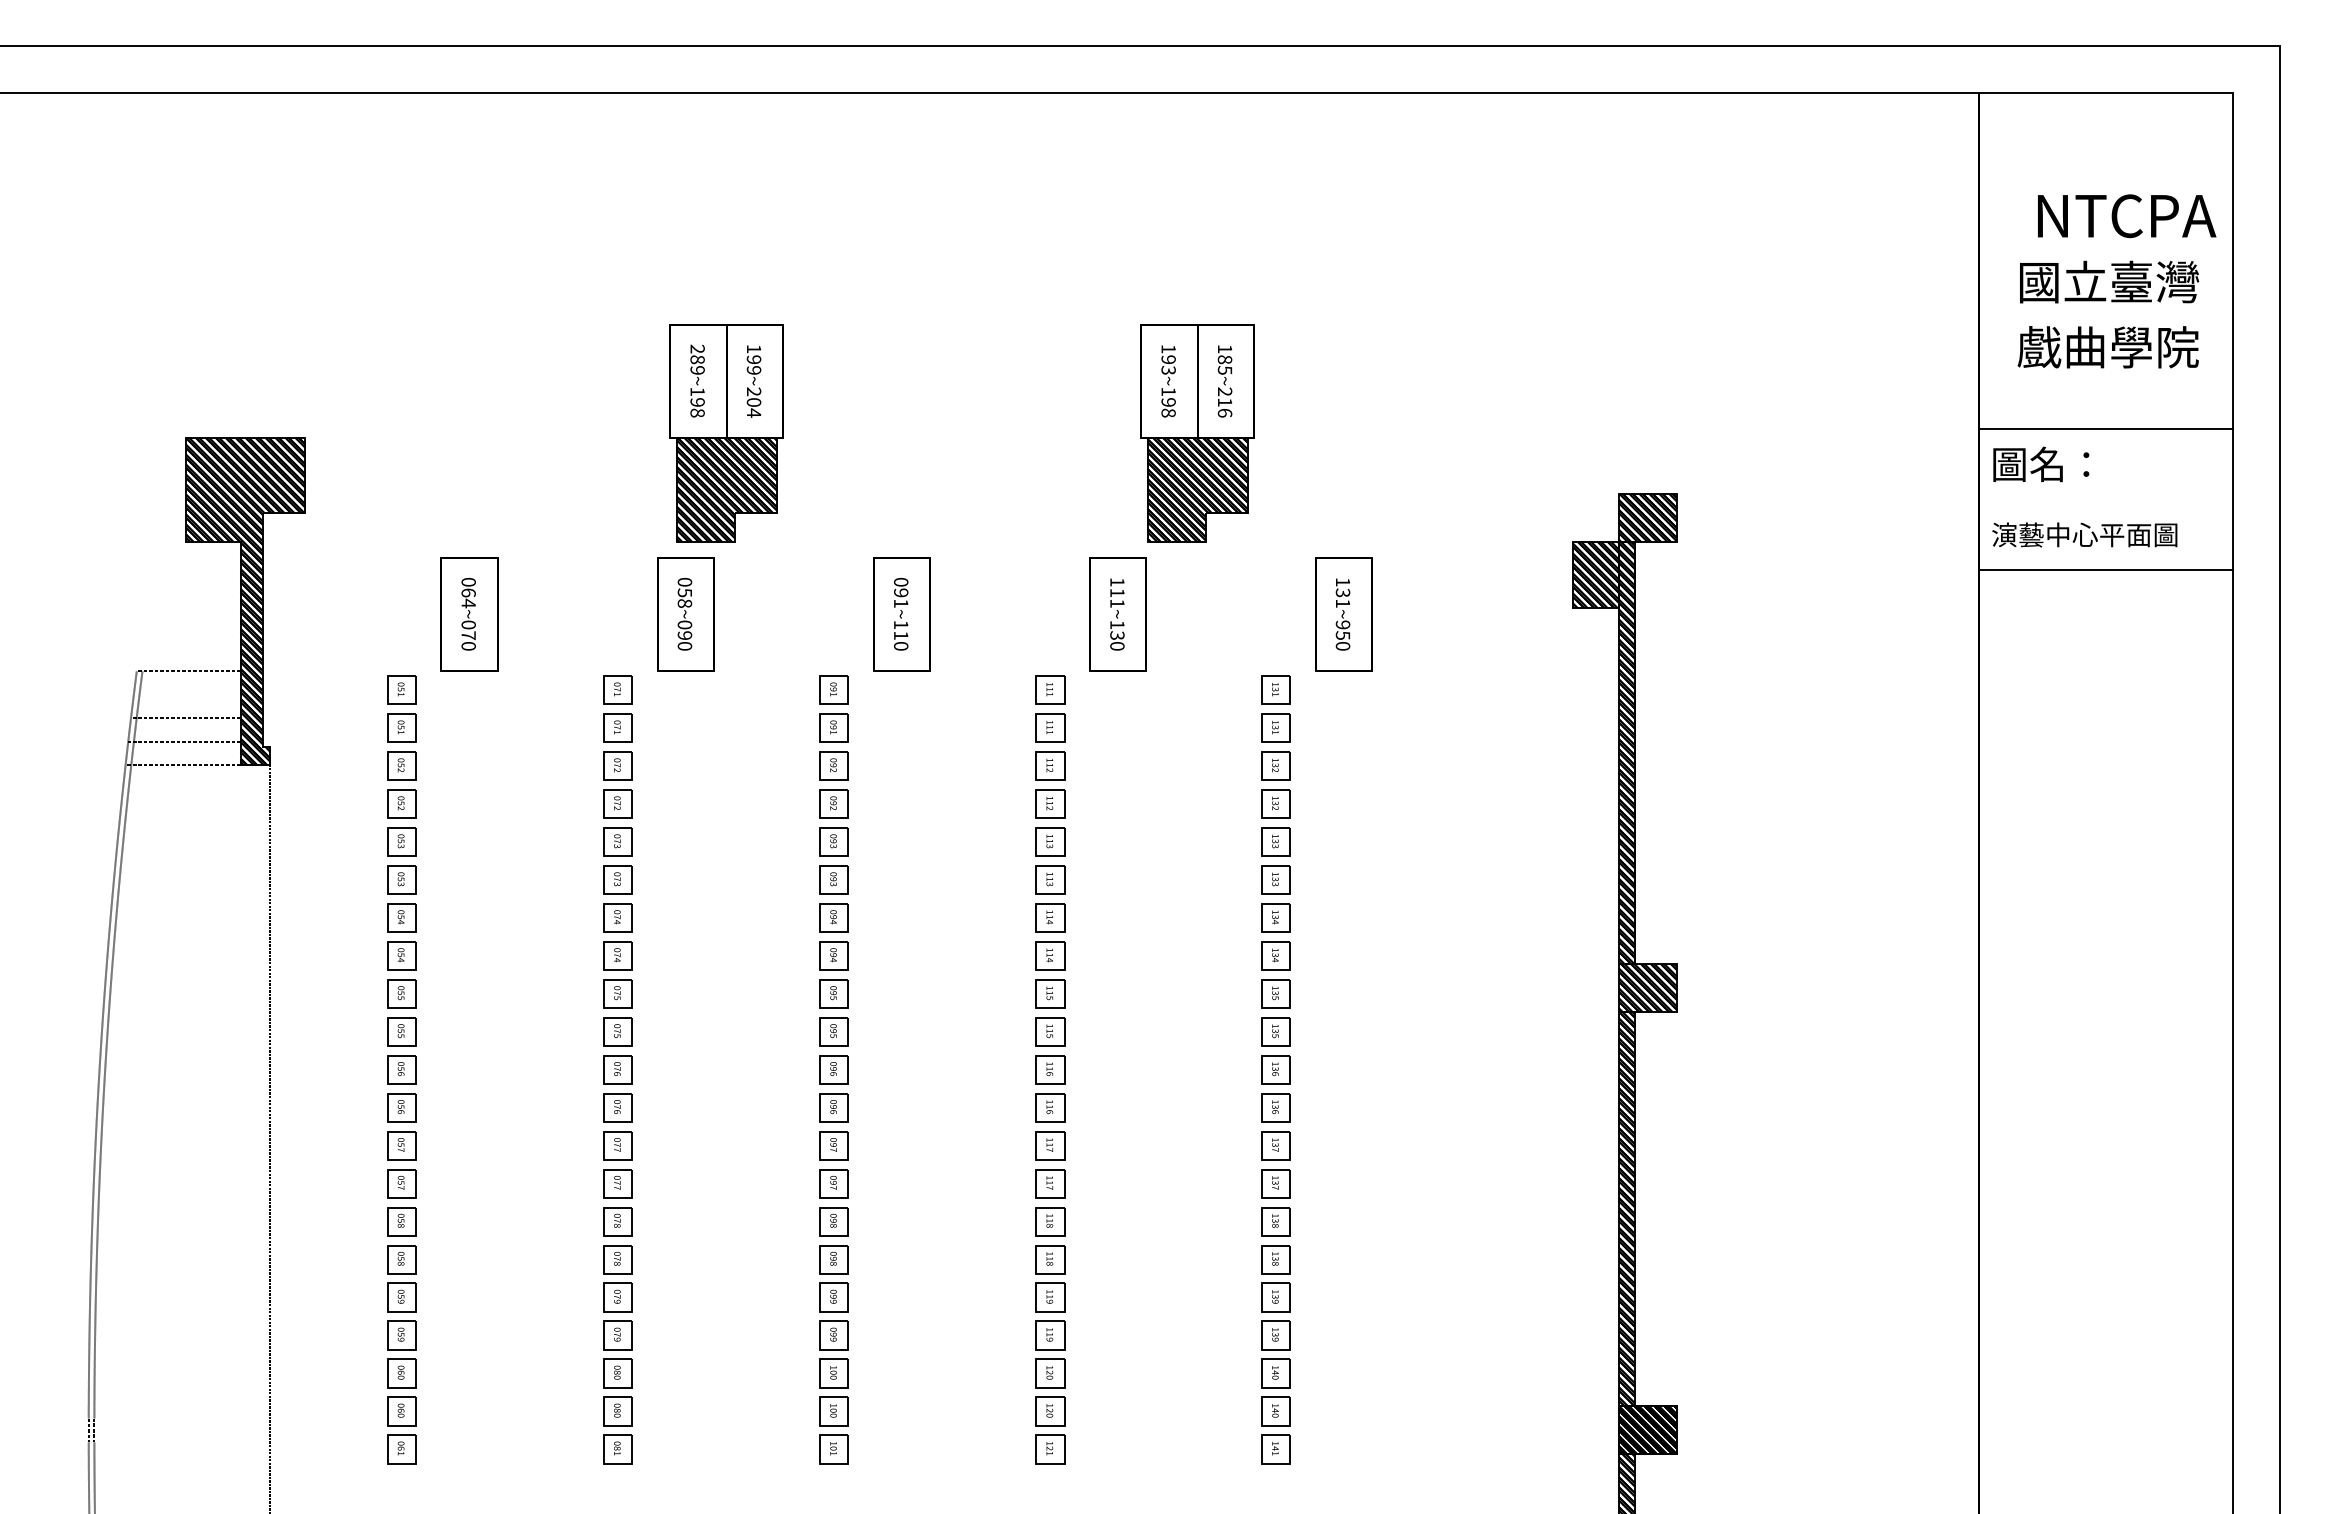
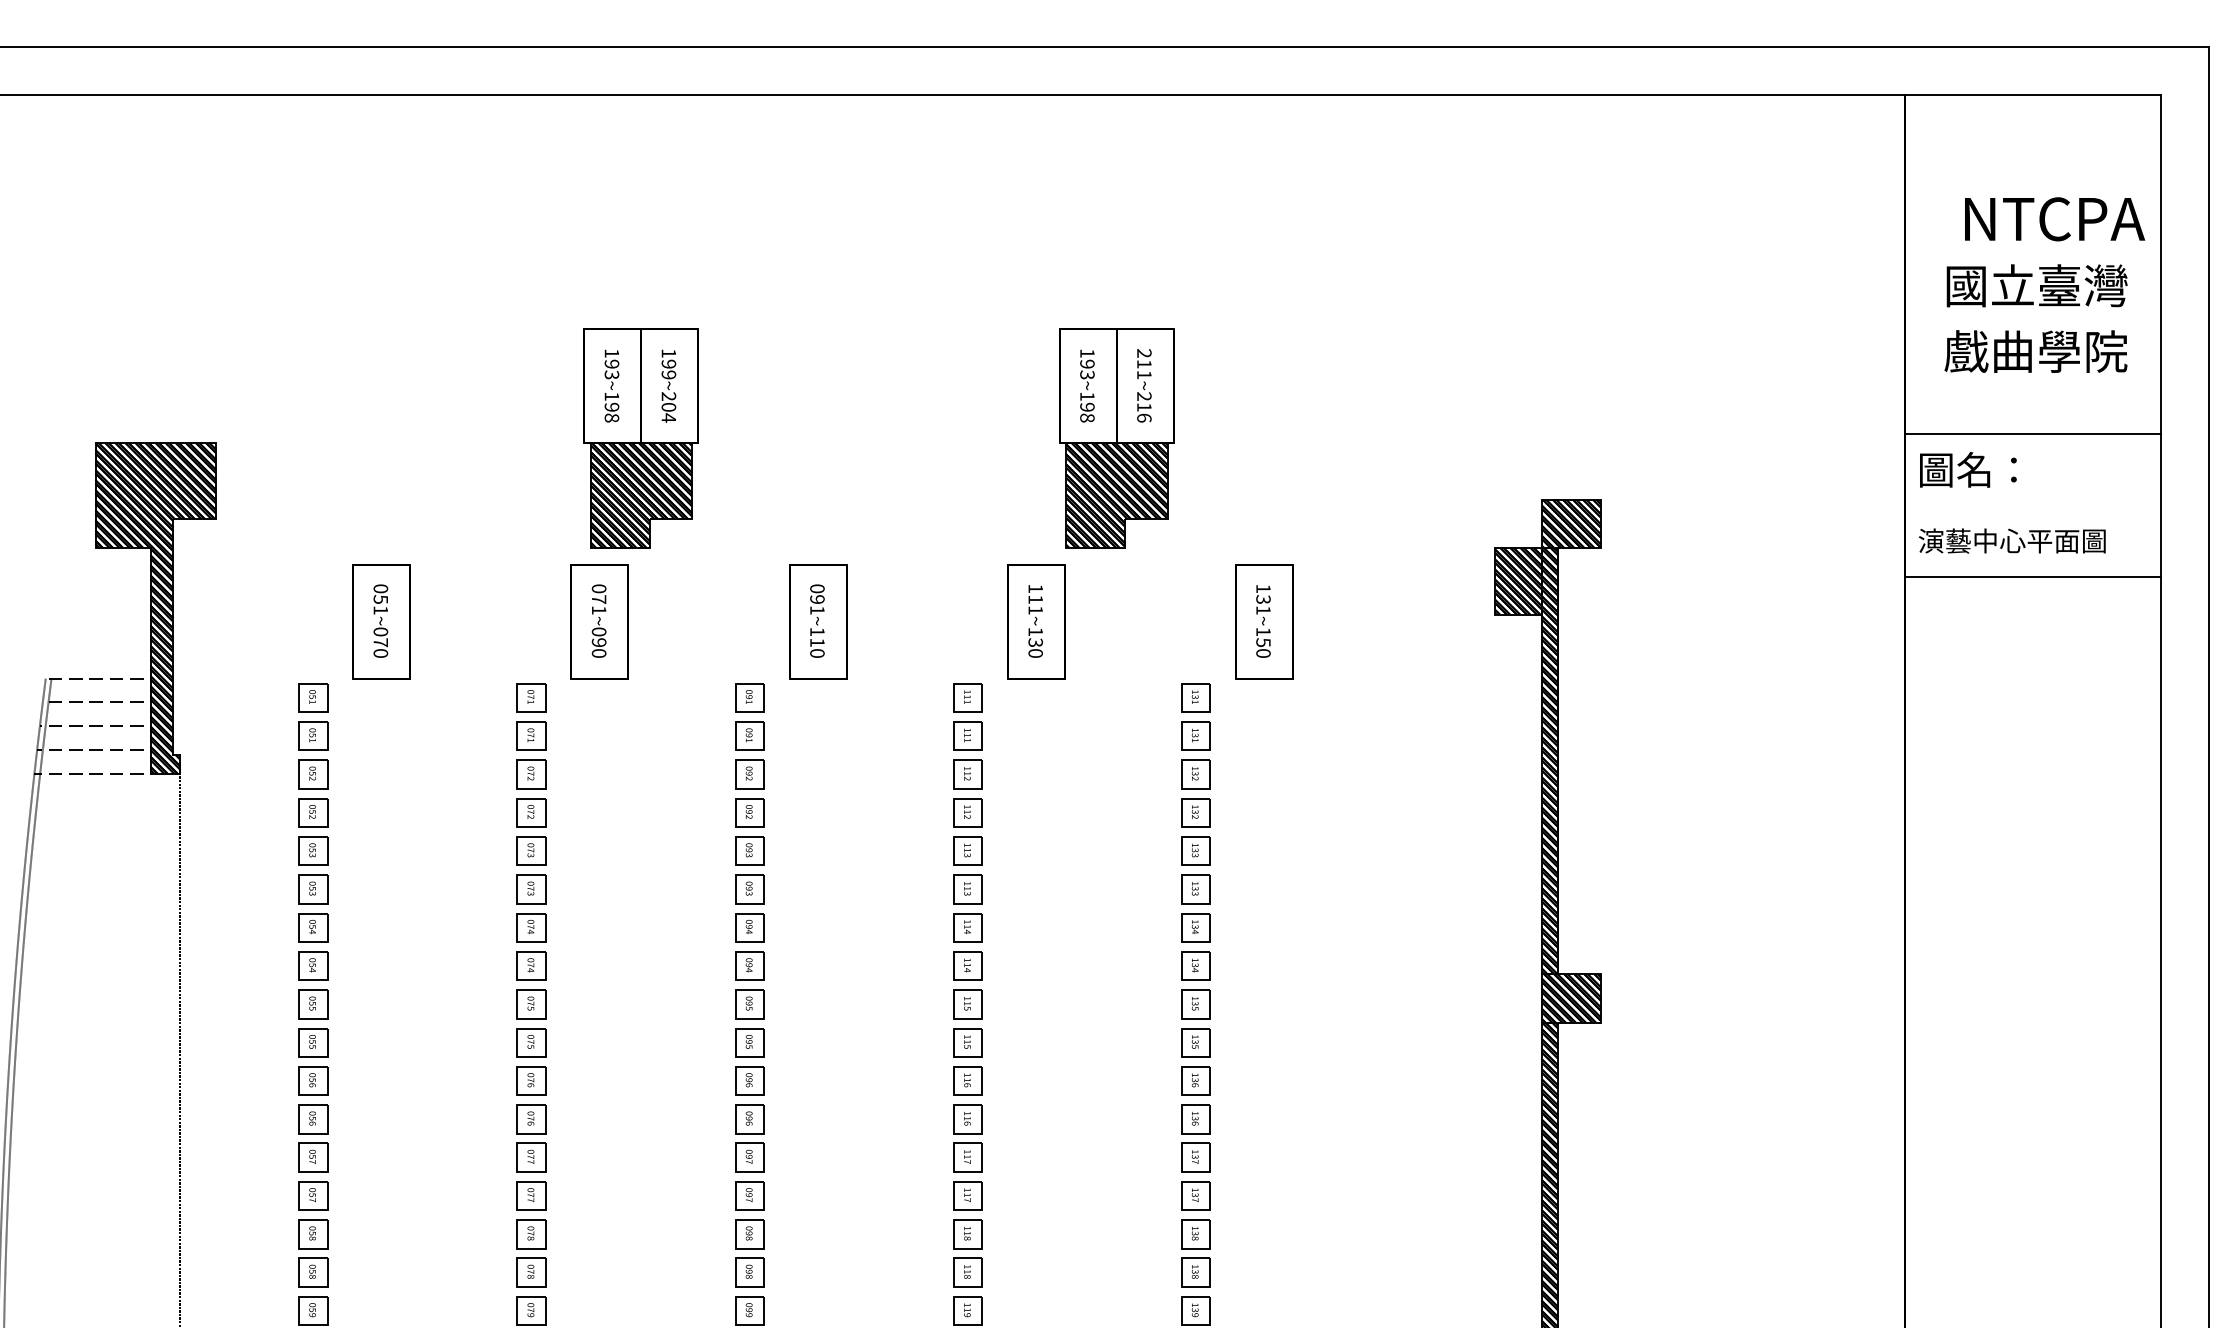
text: (697, 359) -> (611, 363), 289~198 -> 193~198
text: (1224, 359) -> (1143, 363), 185~216 -> 211~216
text: (684, 597) -> (598, 604), 058~090 -> 071~090
text: (468, 598) -> (380, 605), 064~070 -> 051~070
text: (1342, 624) -> (1262, 631), 131~950 -> 131~150
line: (186, 694) -> (95, 702), added

